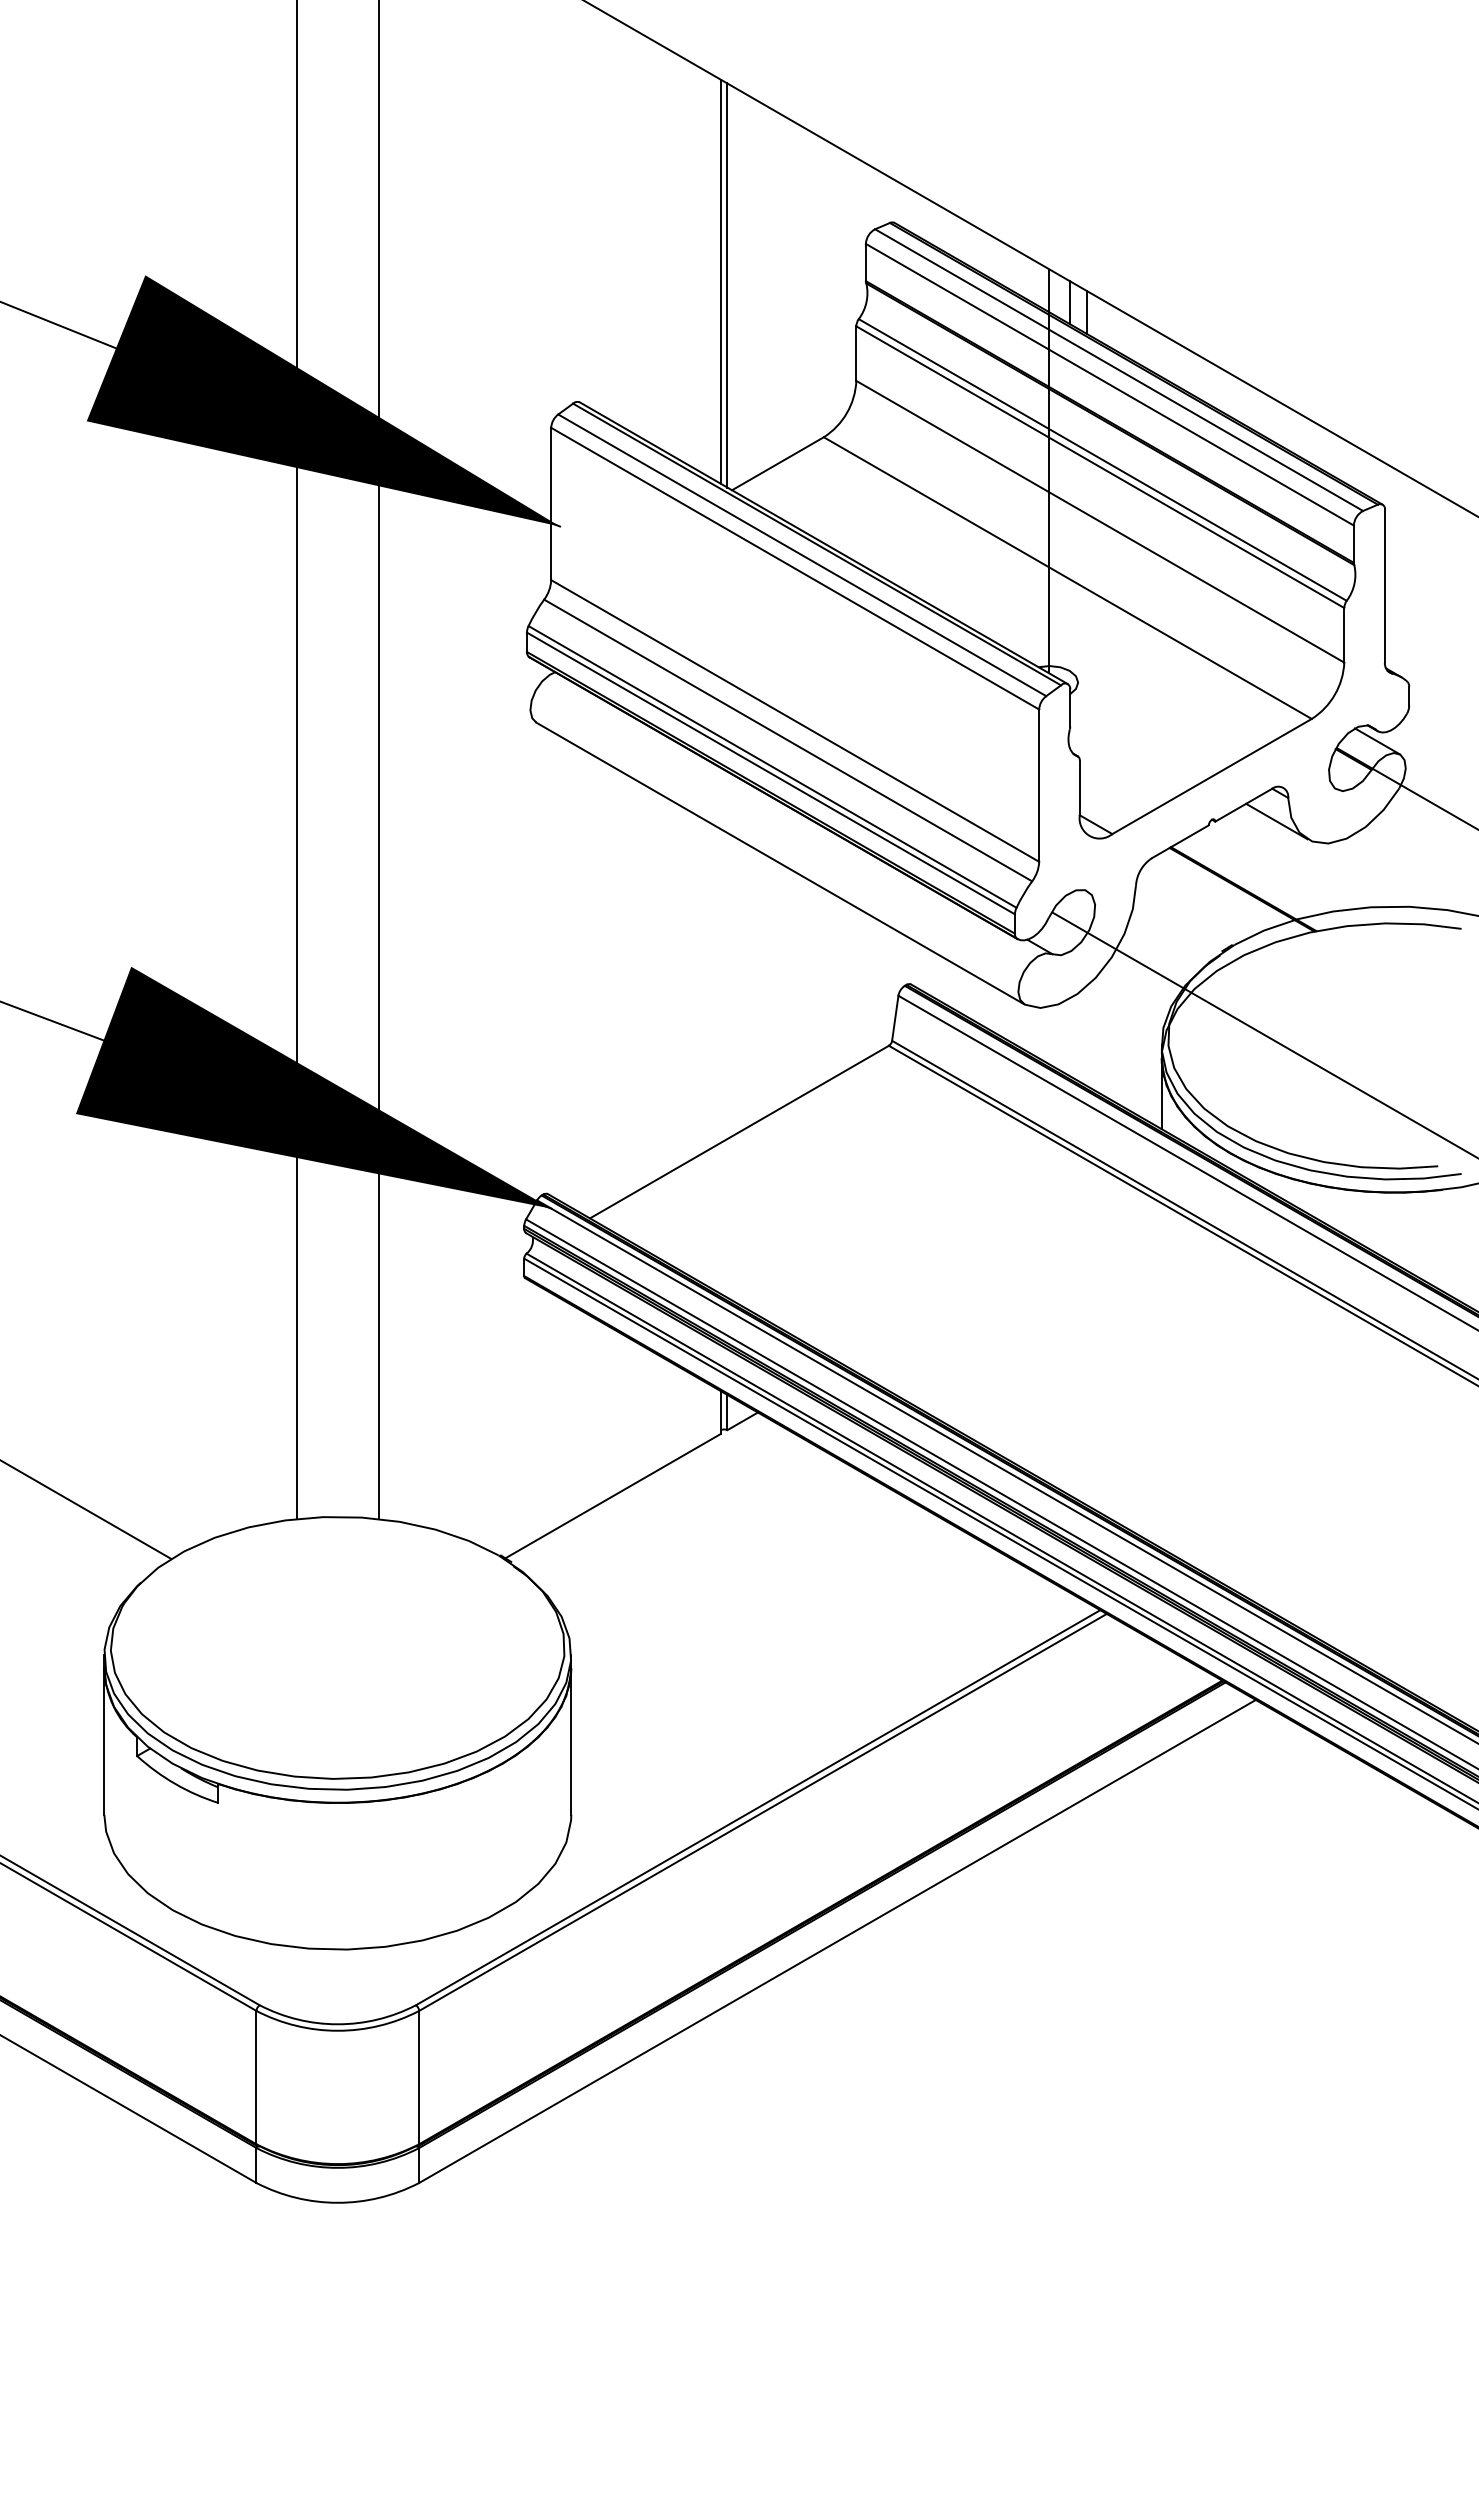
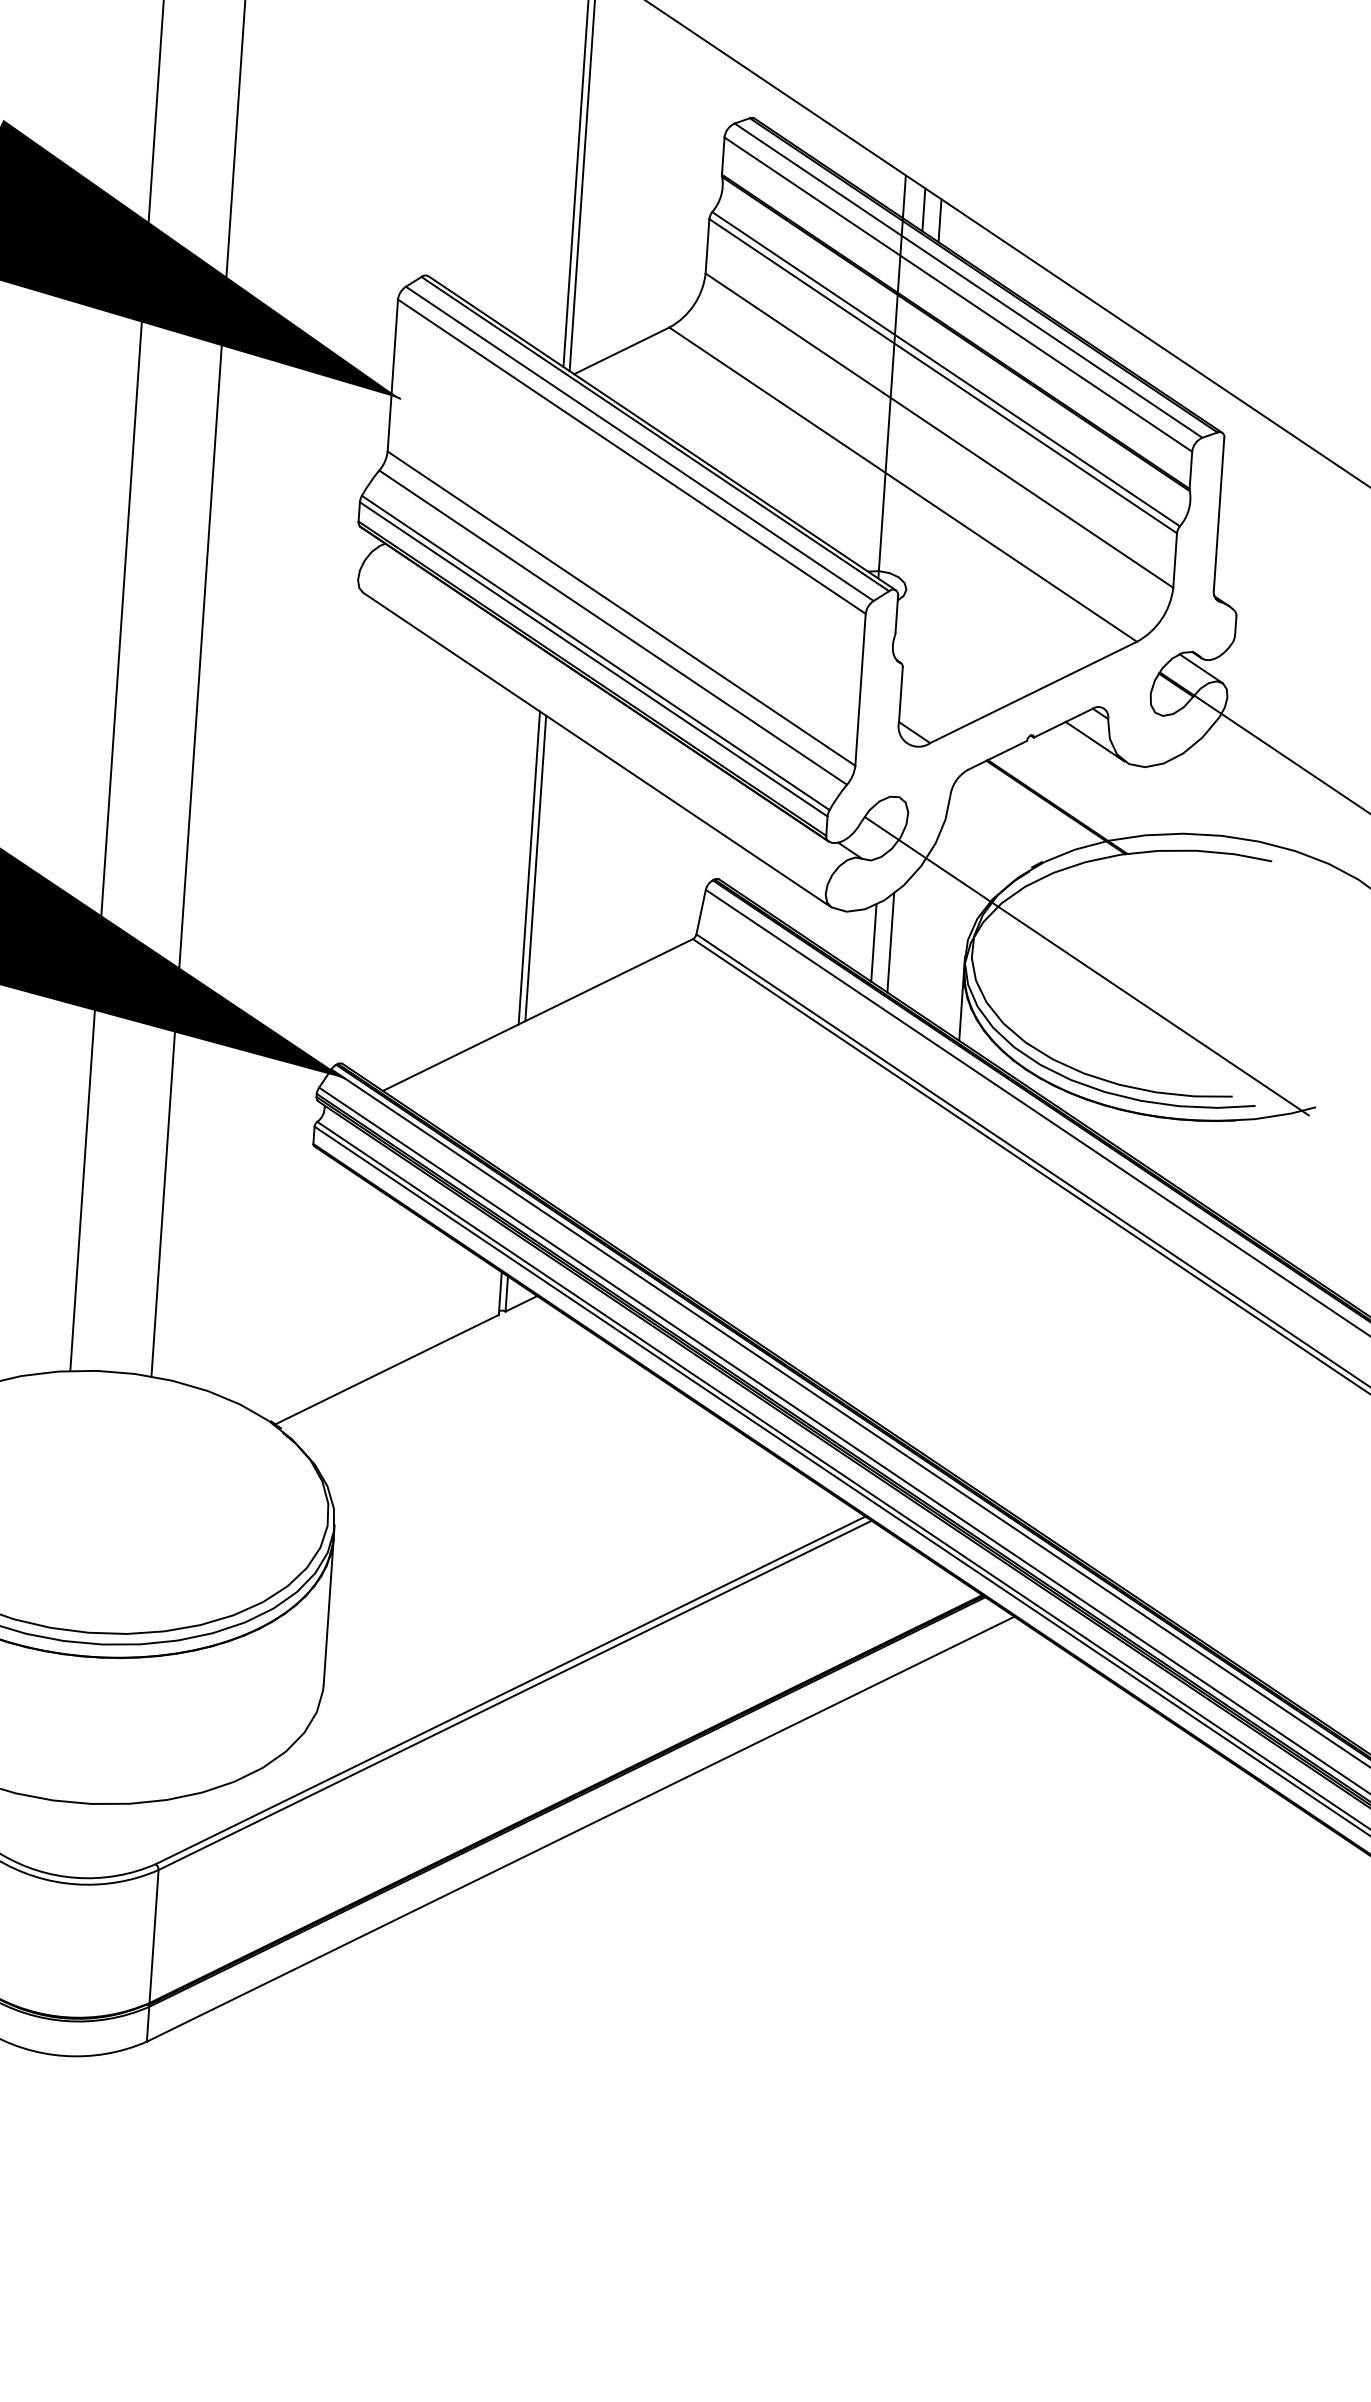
line: (720, 985) -> (528, 867), added
line: (727, 985) -> (535, 867), added
line: (1086, 1035) -> (890, 942), added
line: (1069, 1037) -> (873, 943), added

